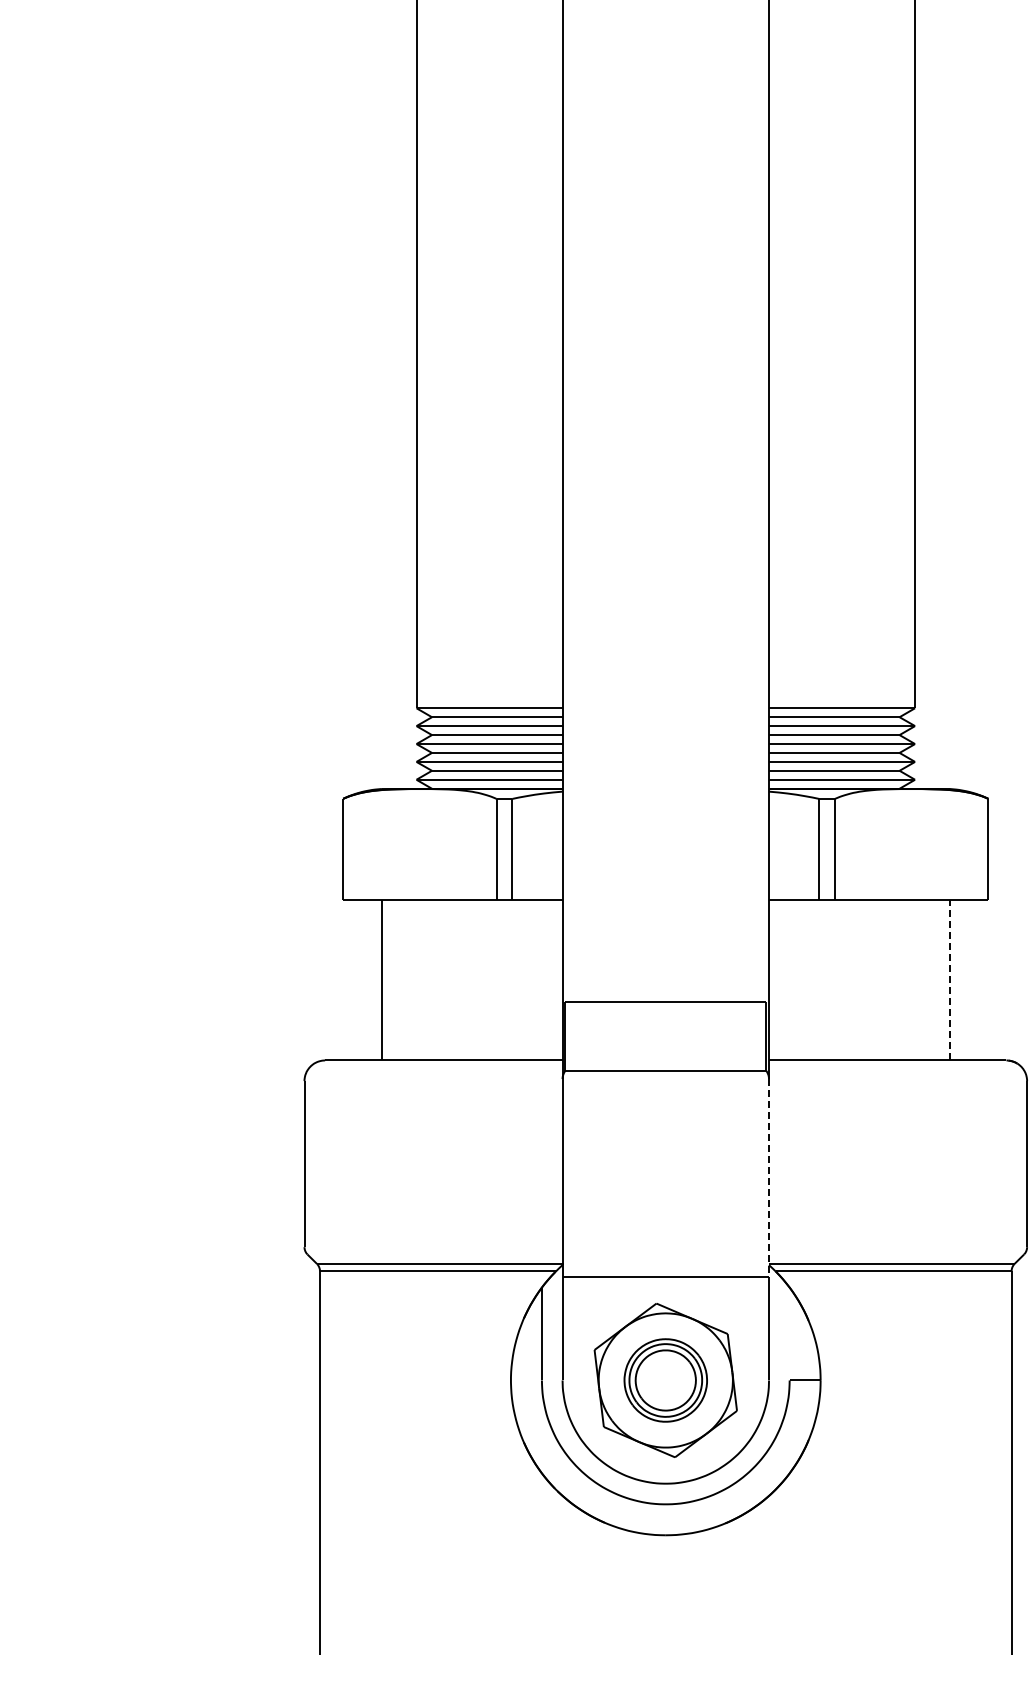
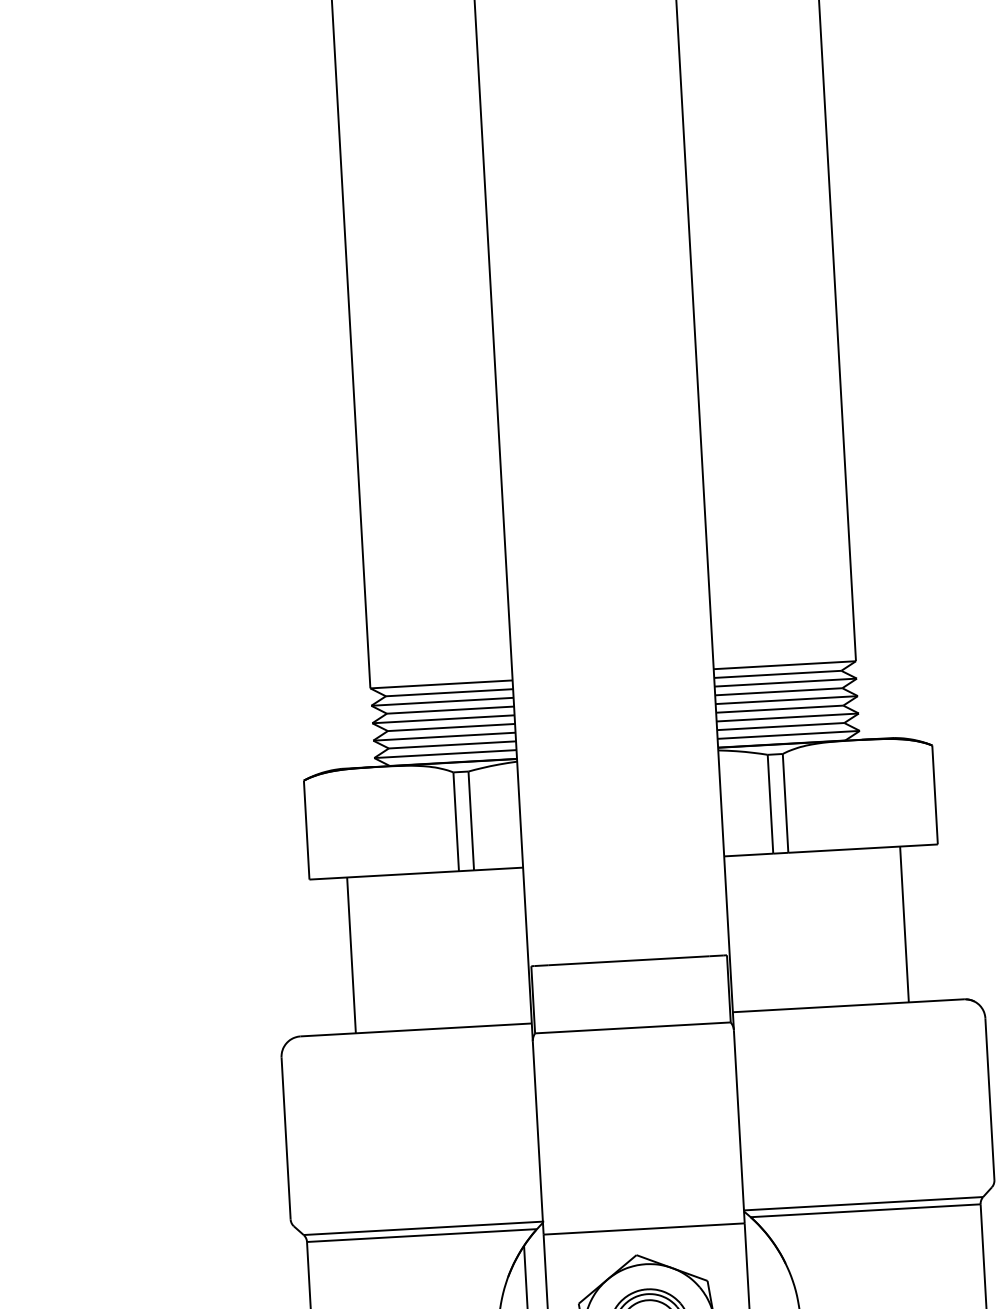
line: (949, 979) -> (904, 923), dashed -> solid
line: (769, 1178) -> (739, 1127), dashed -> solid

